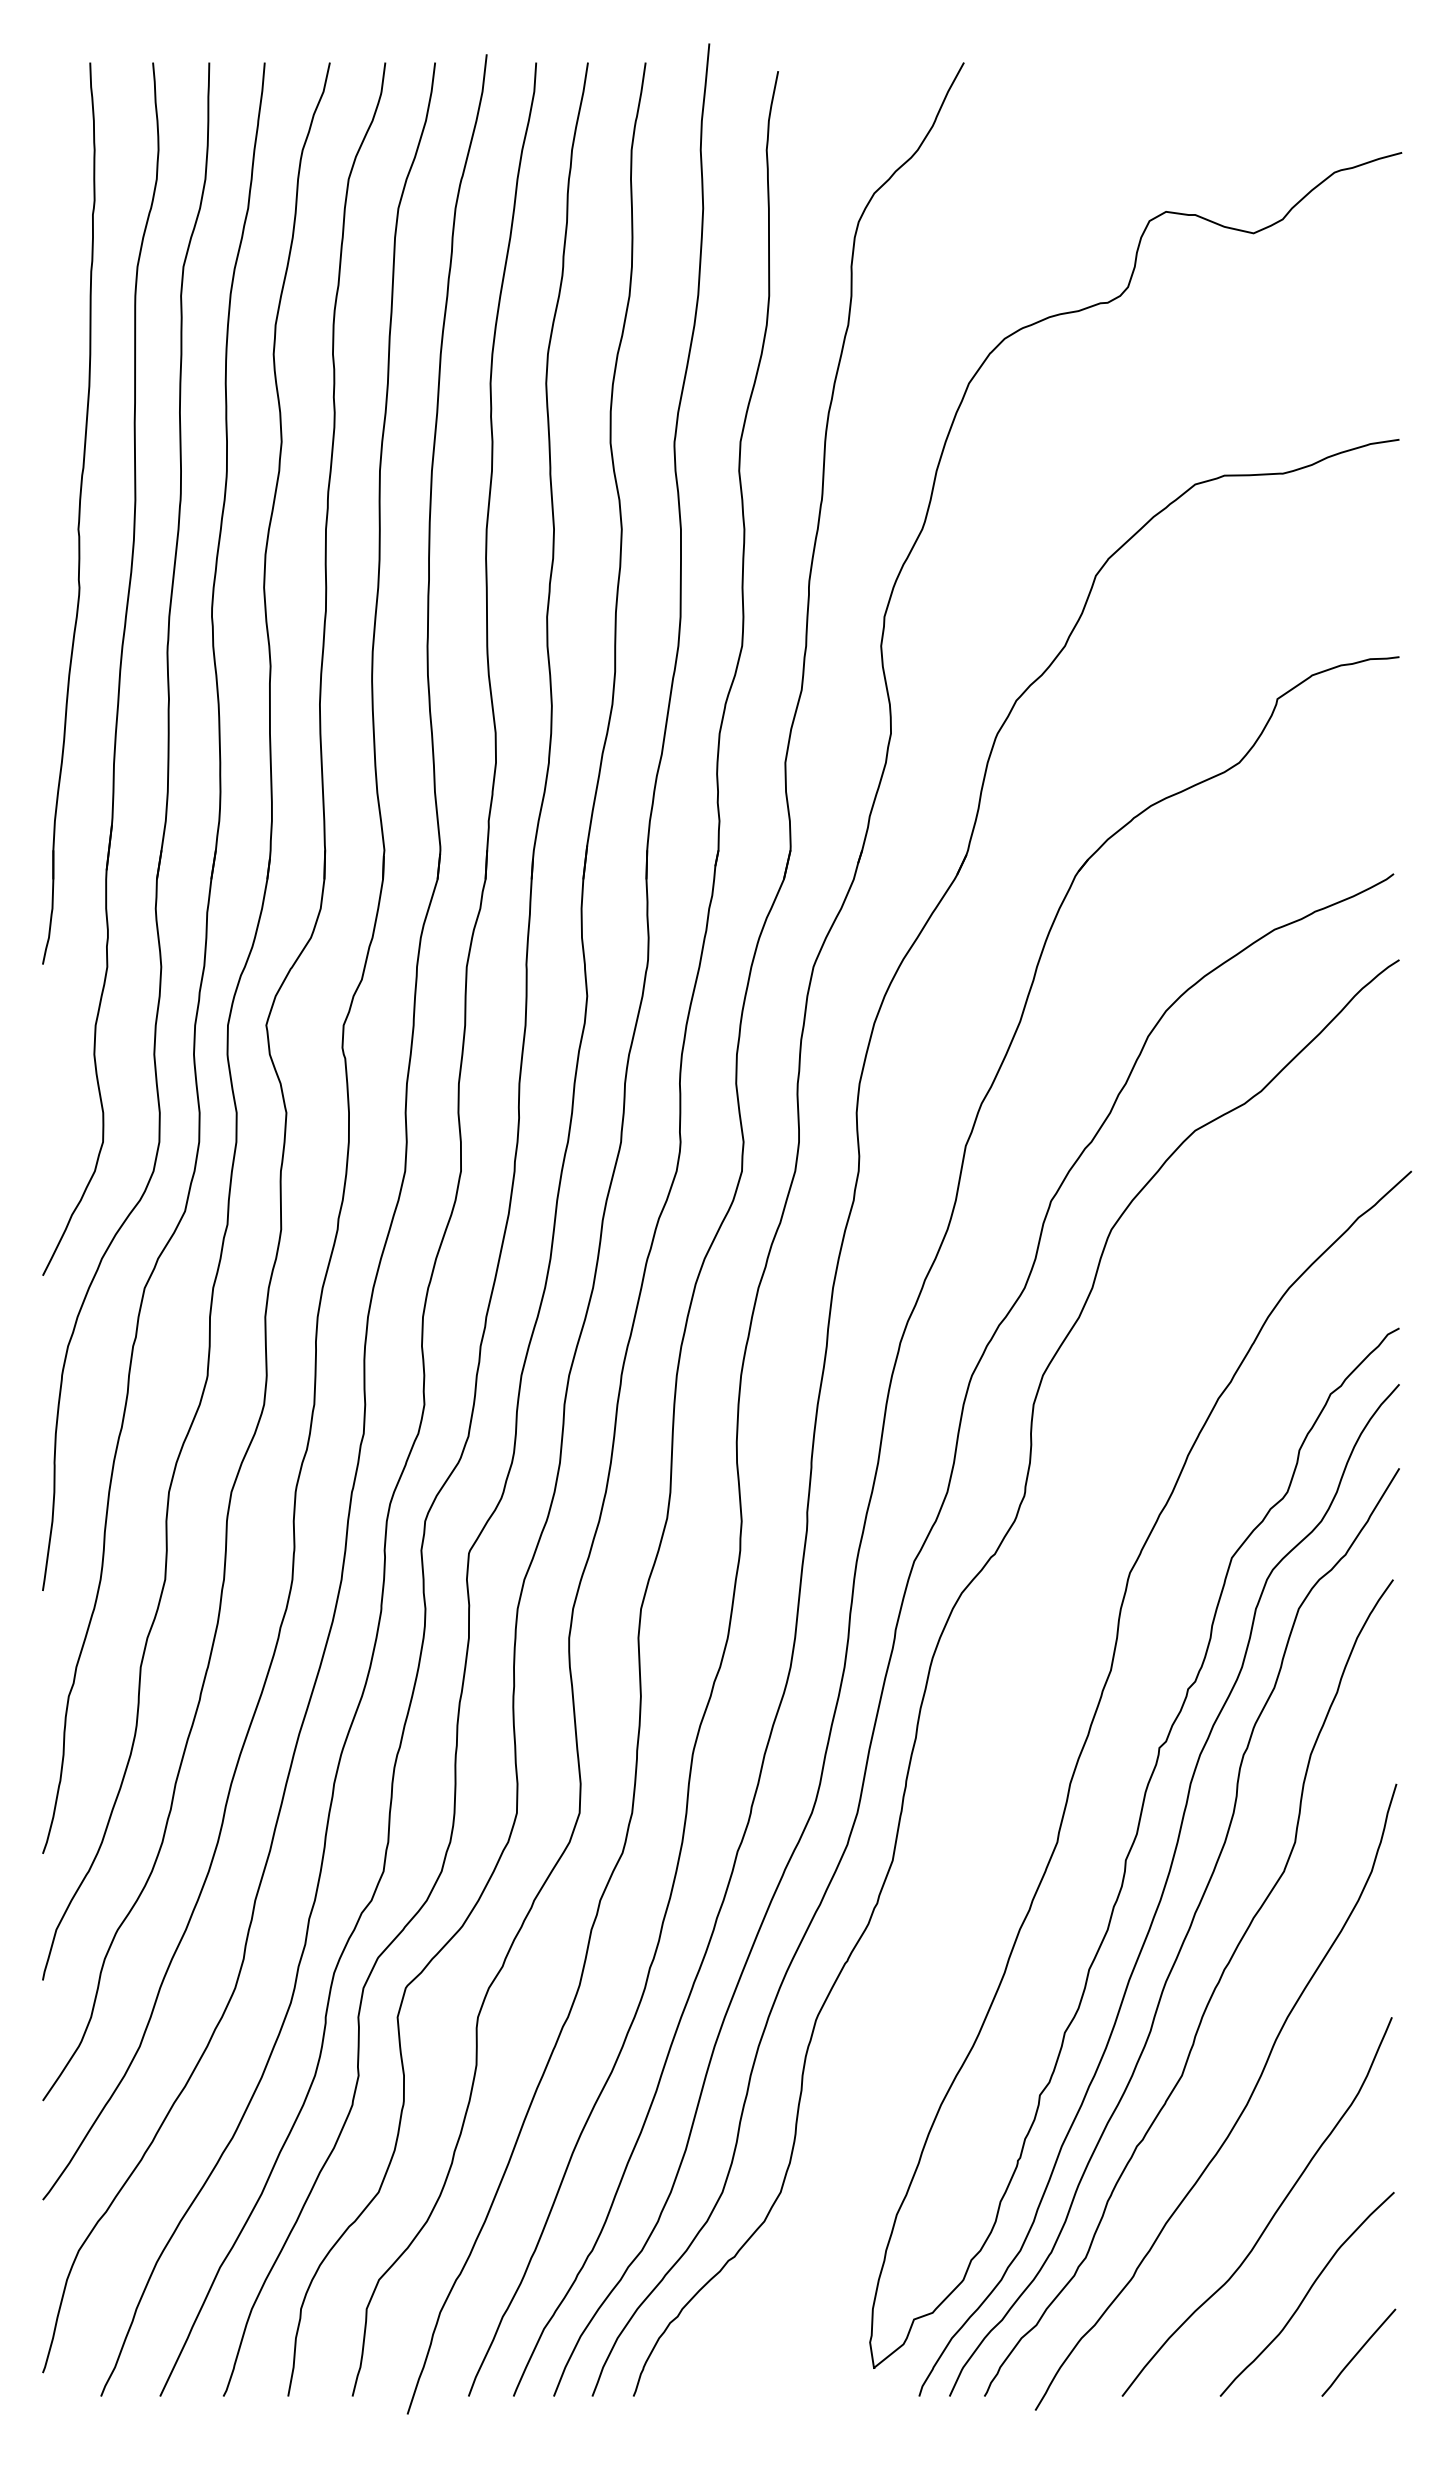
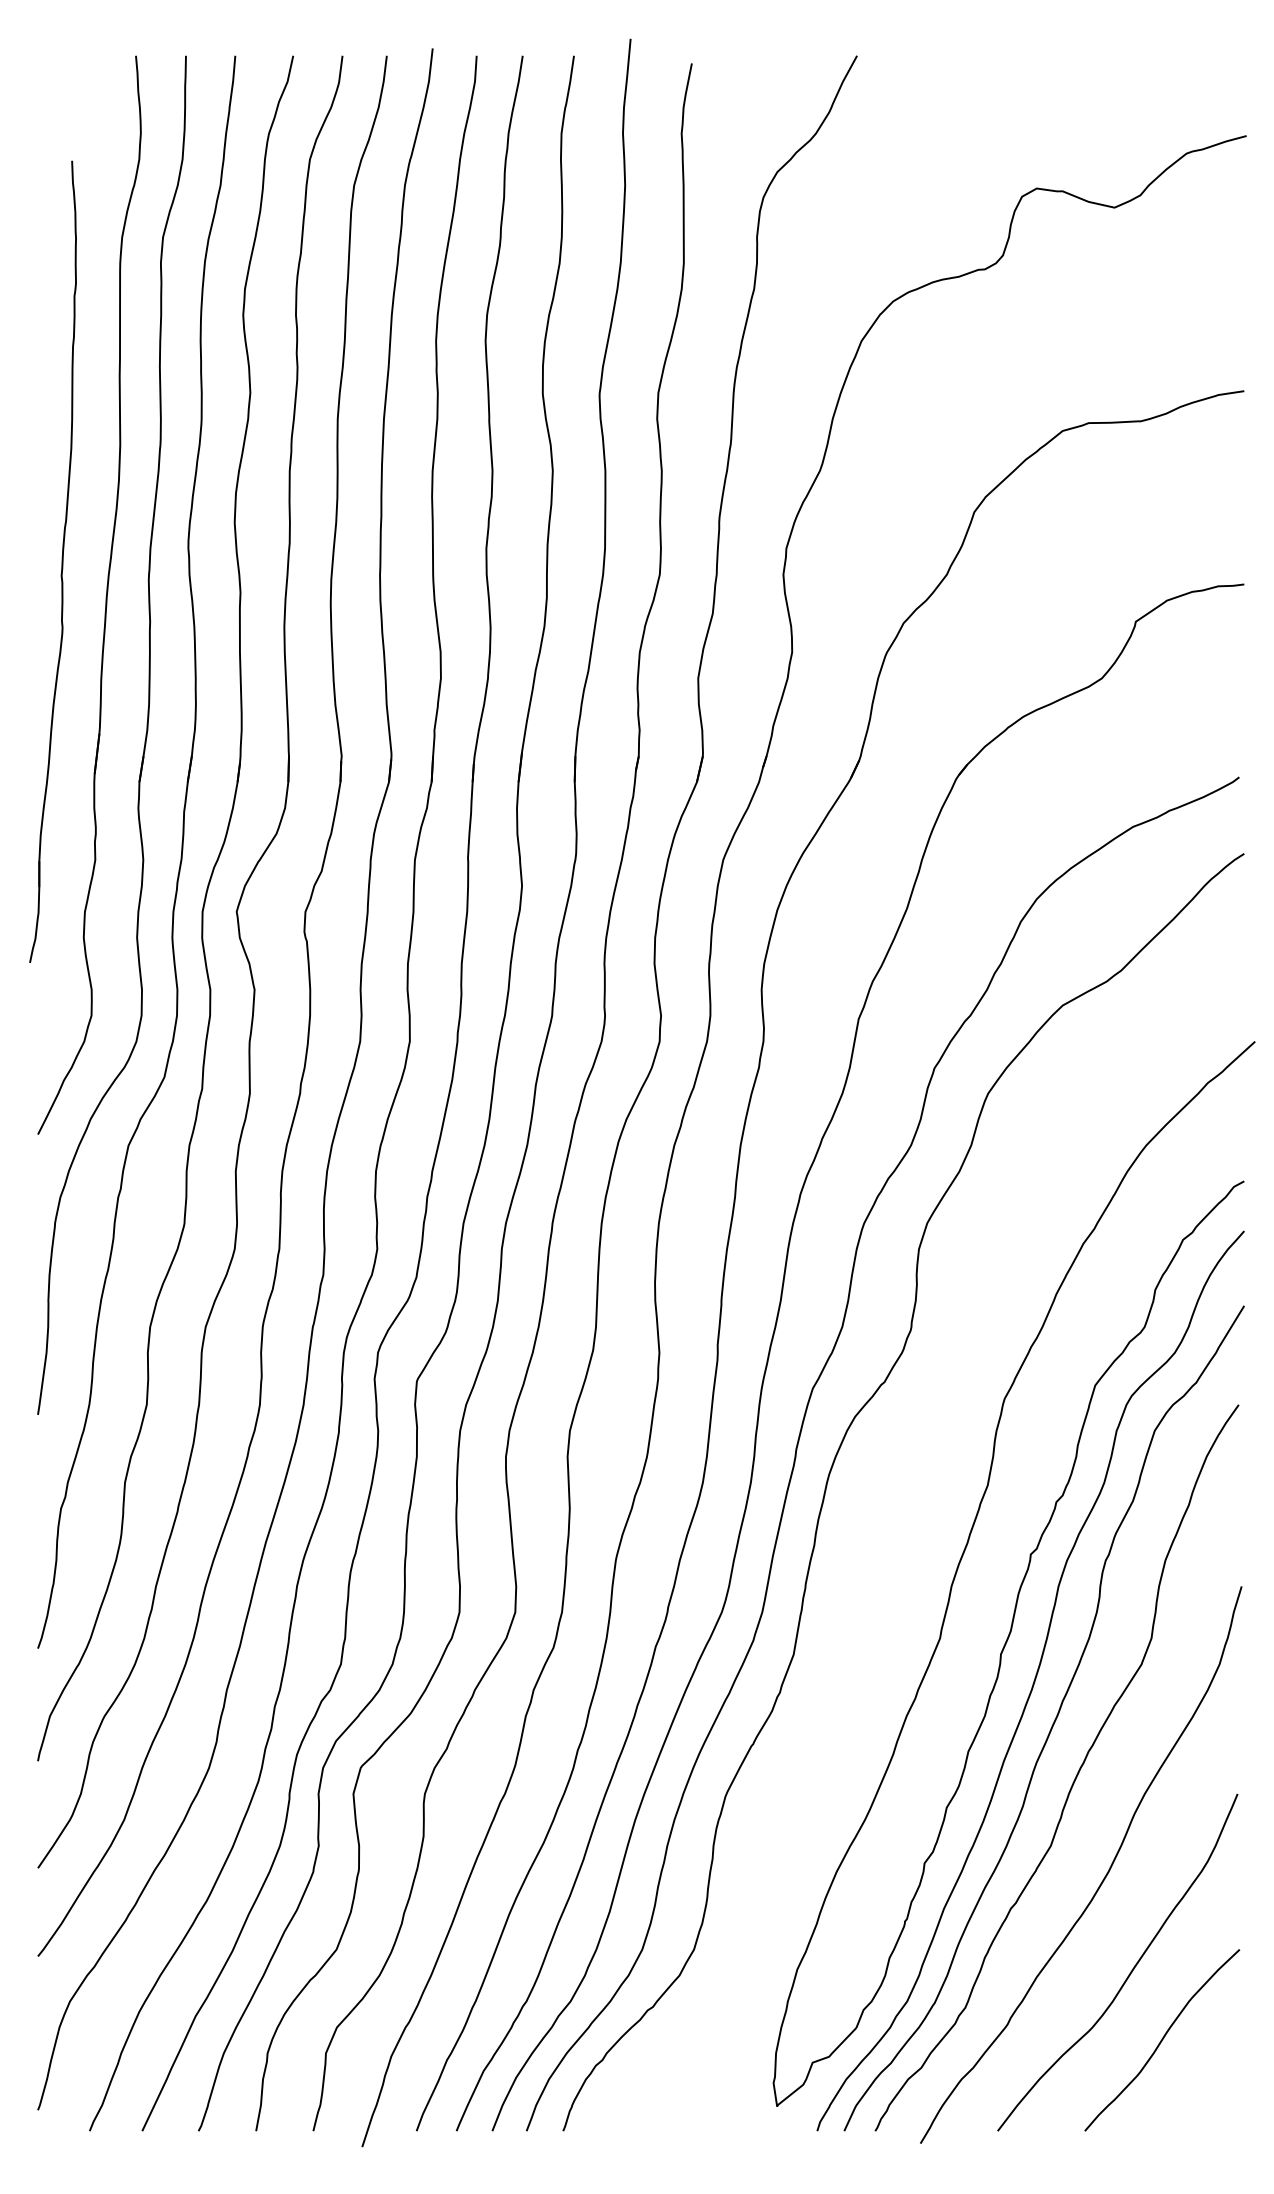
part: (78, 513) -> (61, 561), moved
line: (1358, 2353) -> (1207, 2092), removed

